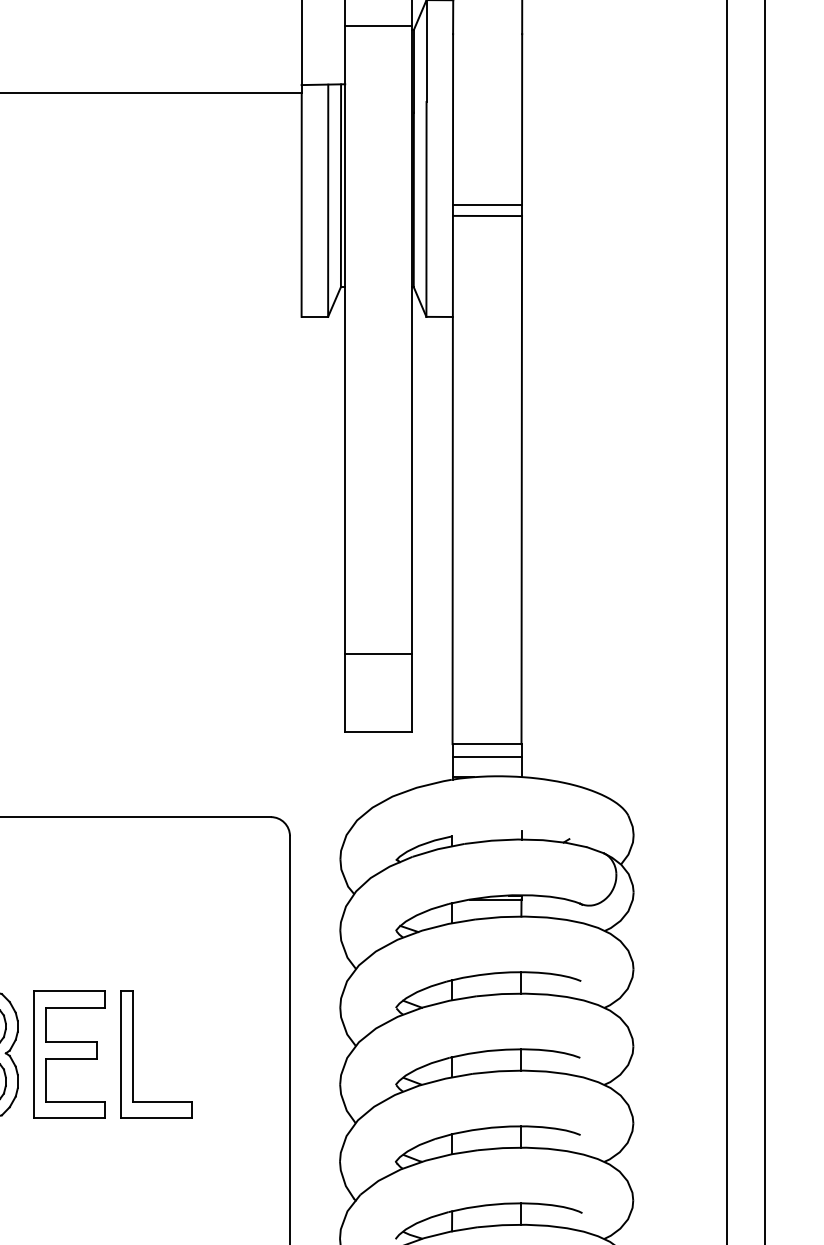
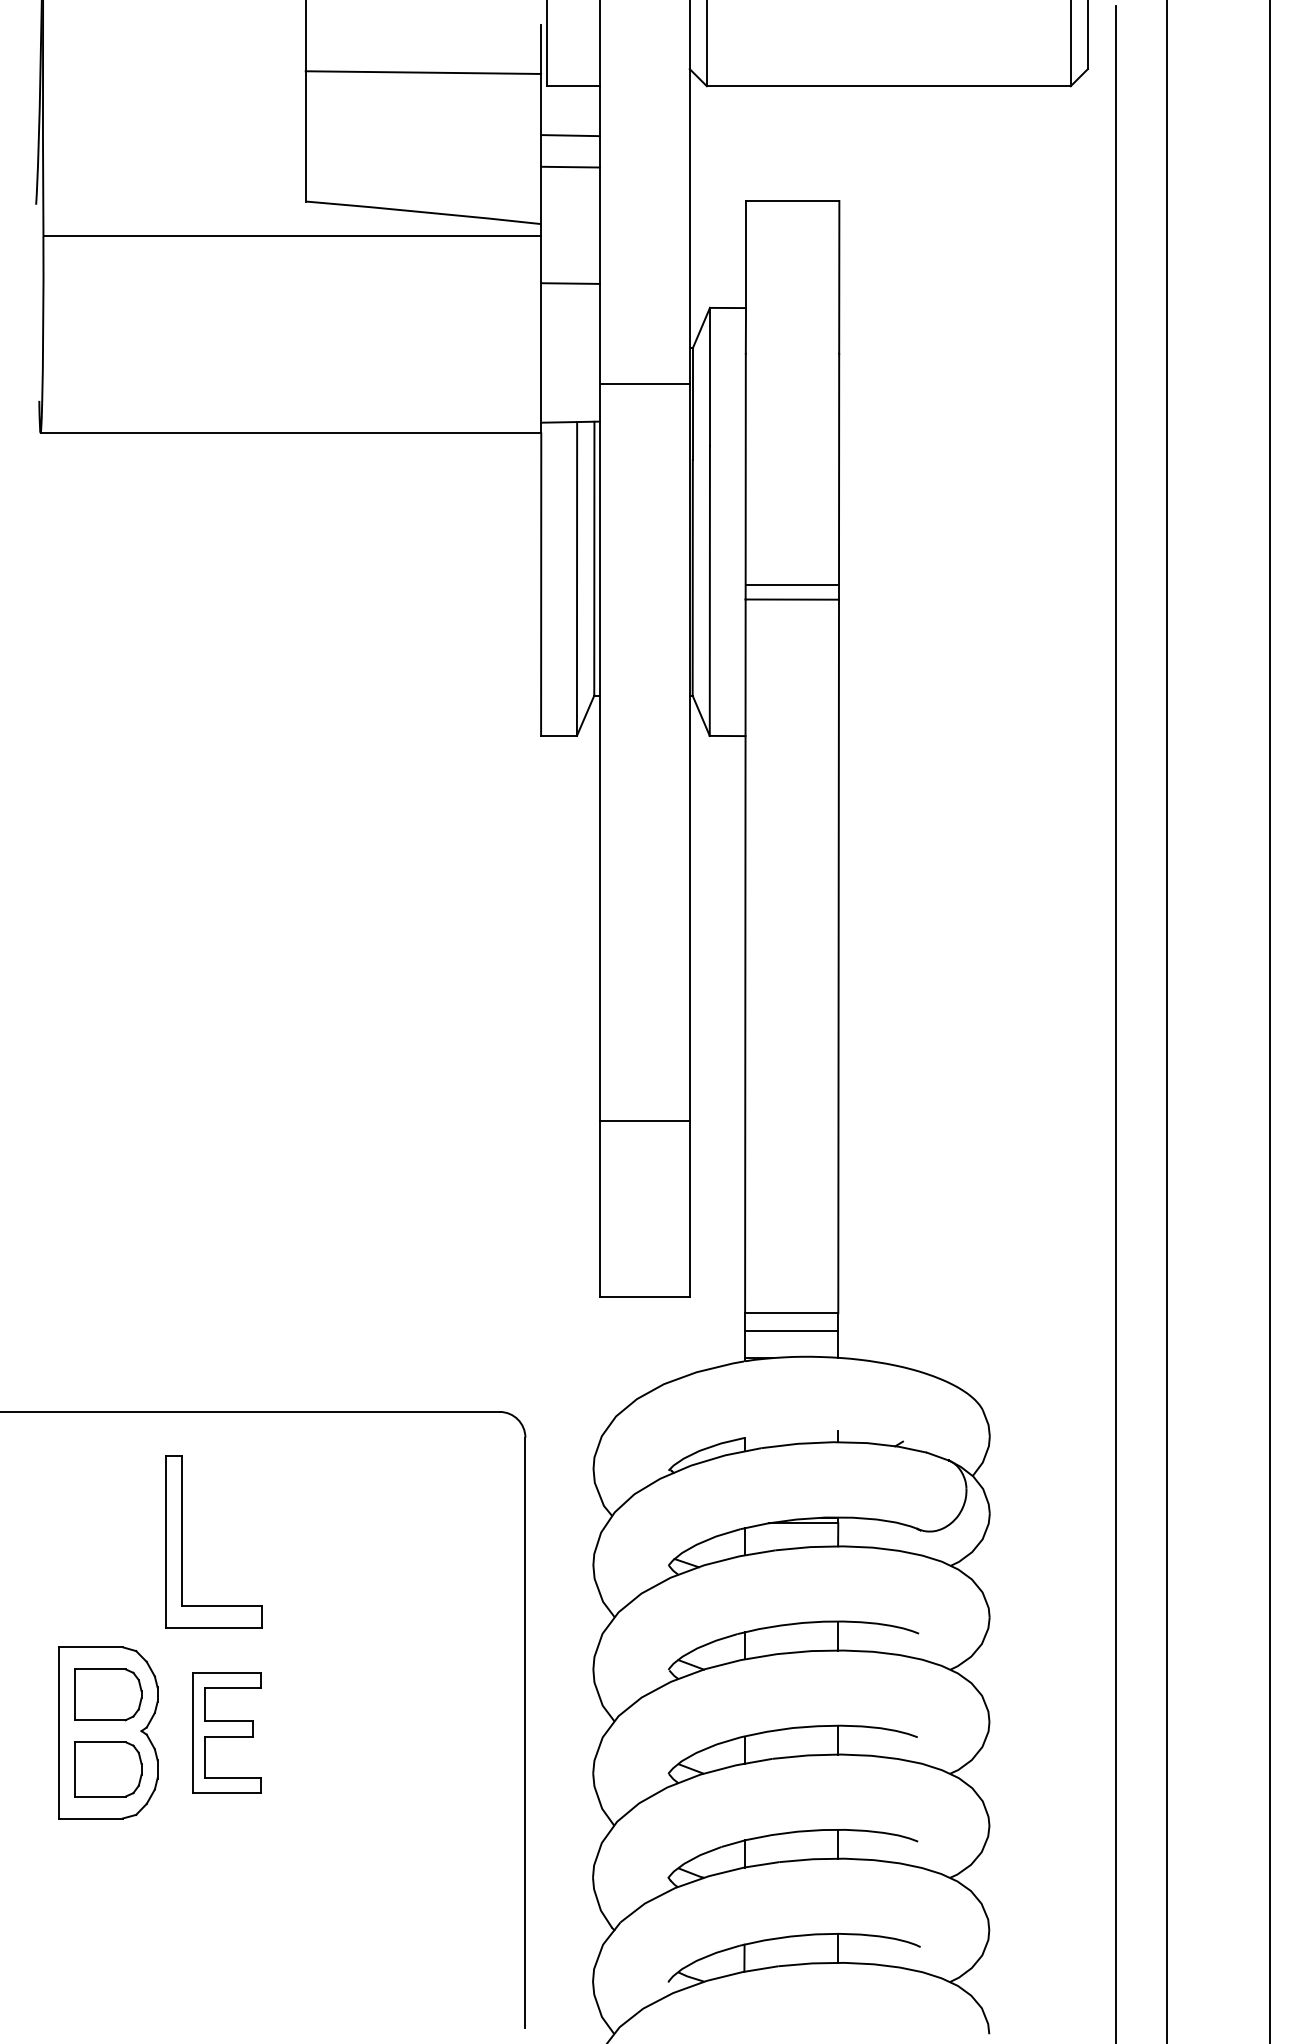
line: (378, 26) -> (644, 384), moved
line: (378, 653) -> (644, 1121), moved
part: (68, 1054) -> (226, 1732), size x0.7
part: (133, 1054) -> (182, 1541), moved

